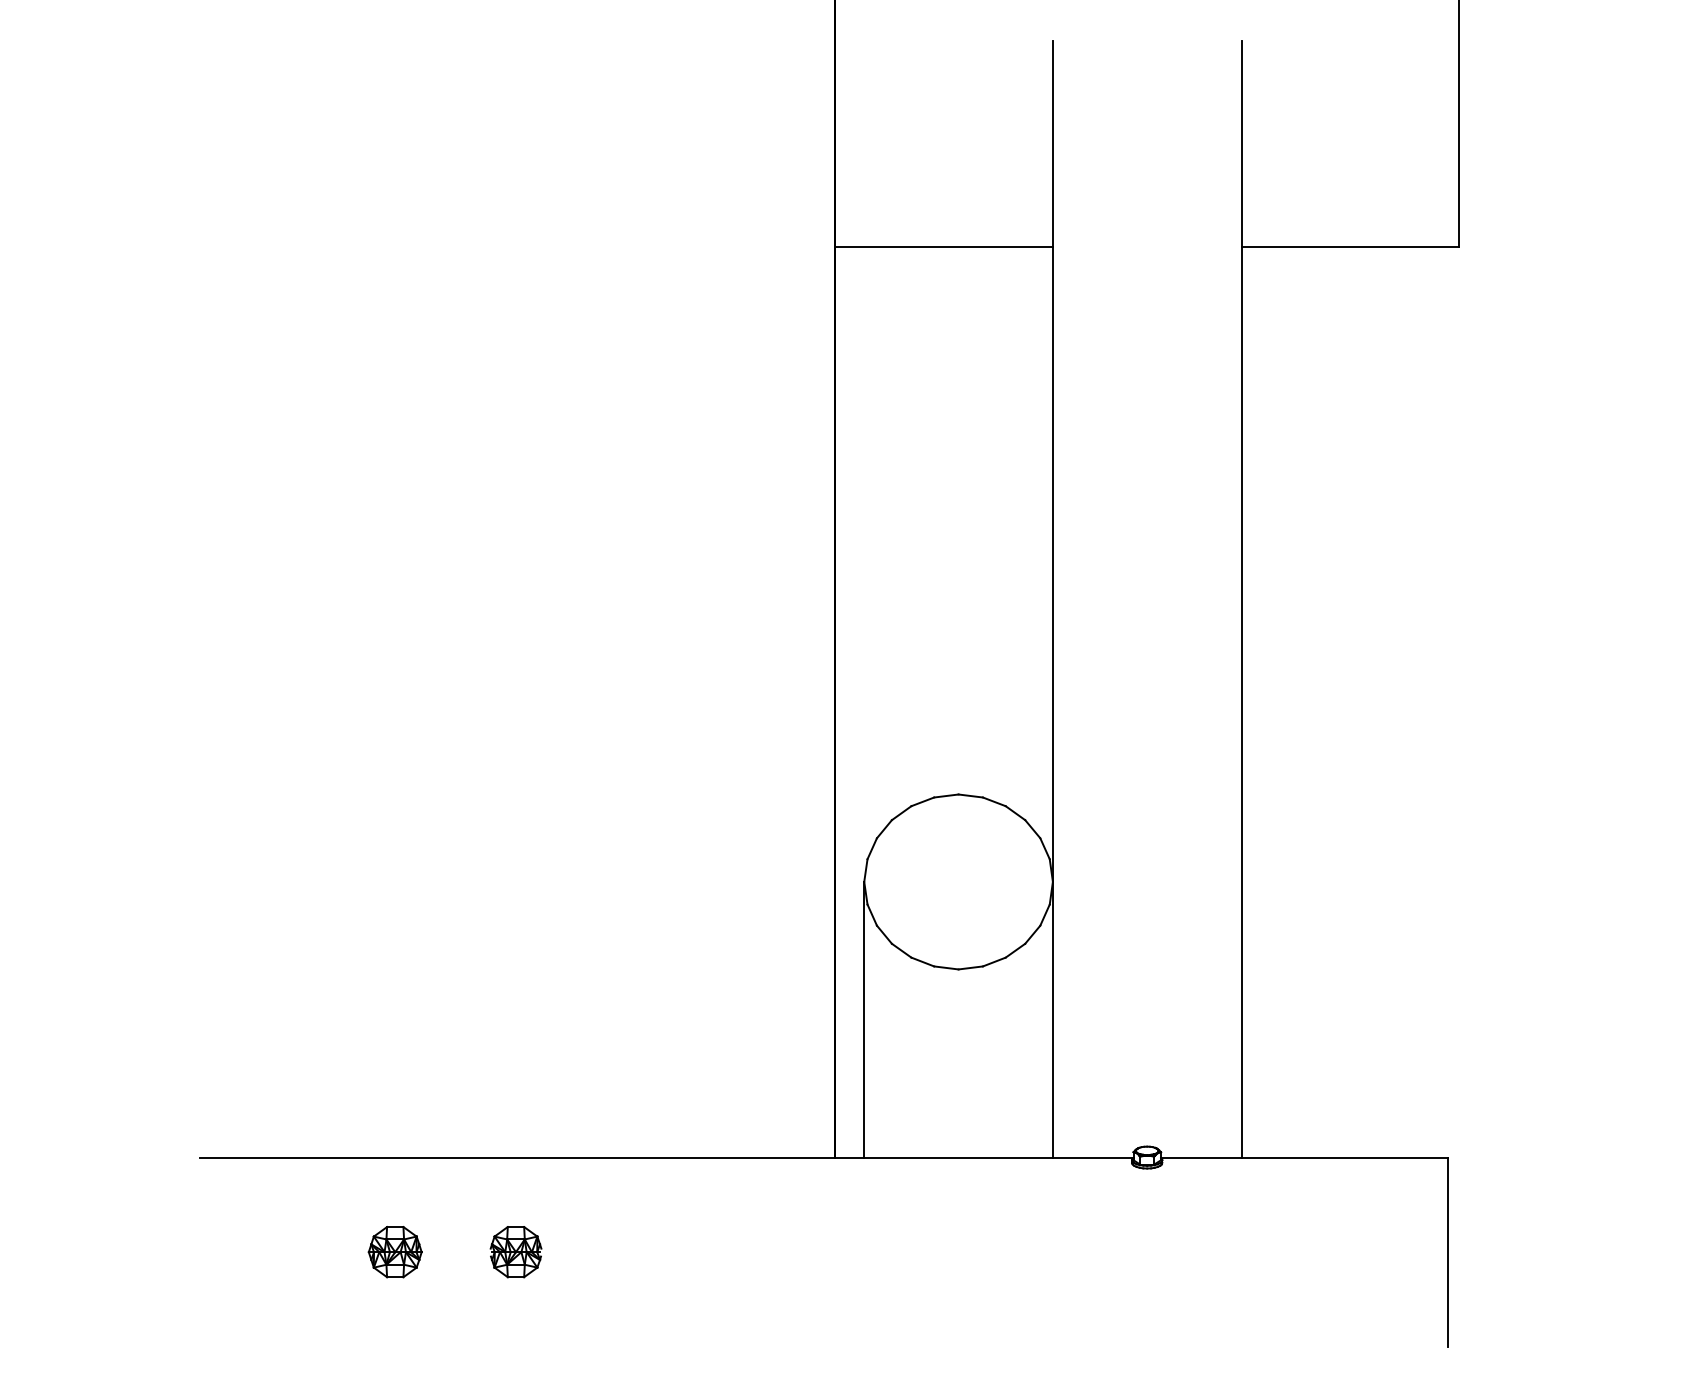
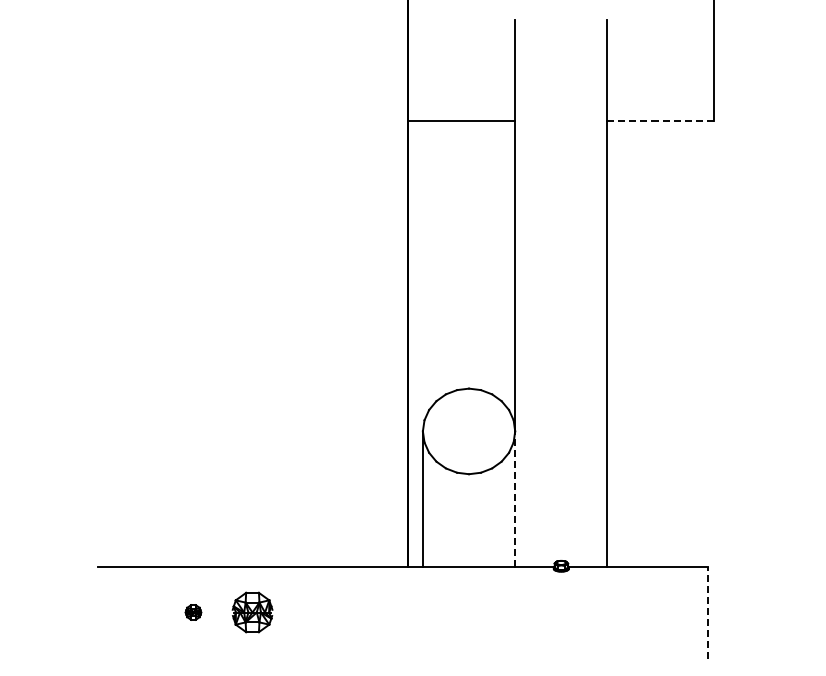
line: (1351, 246) -> (661, 120), solid -> dashed
line: (1053, 1021) -> (515, 499), solid -> dashed
part: (395, 1252) -> (193, 612), size x0.6
part: (515, 1252) -> (252, 612), size x1.6
line: (1448, 1252) -> (708, 612), solid -> dashed

